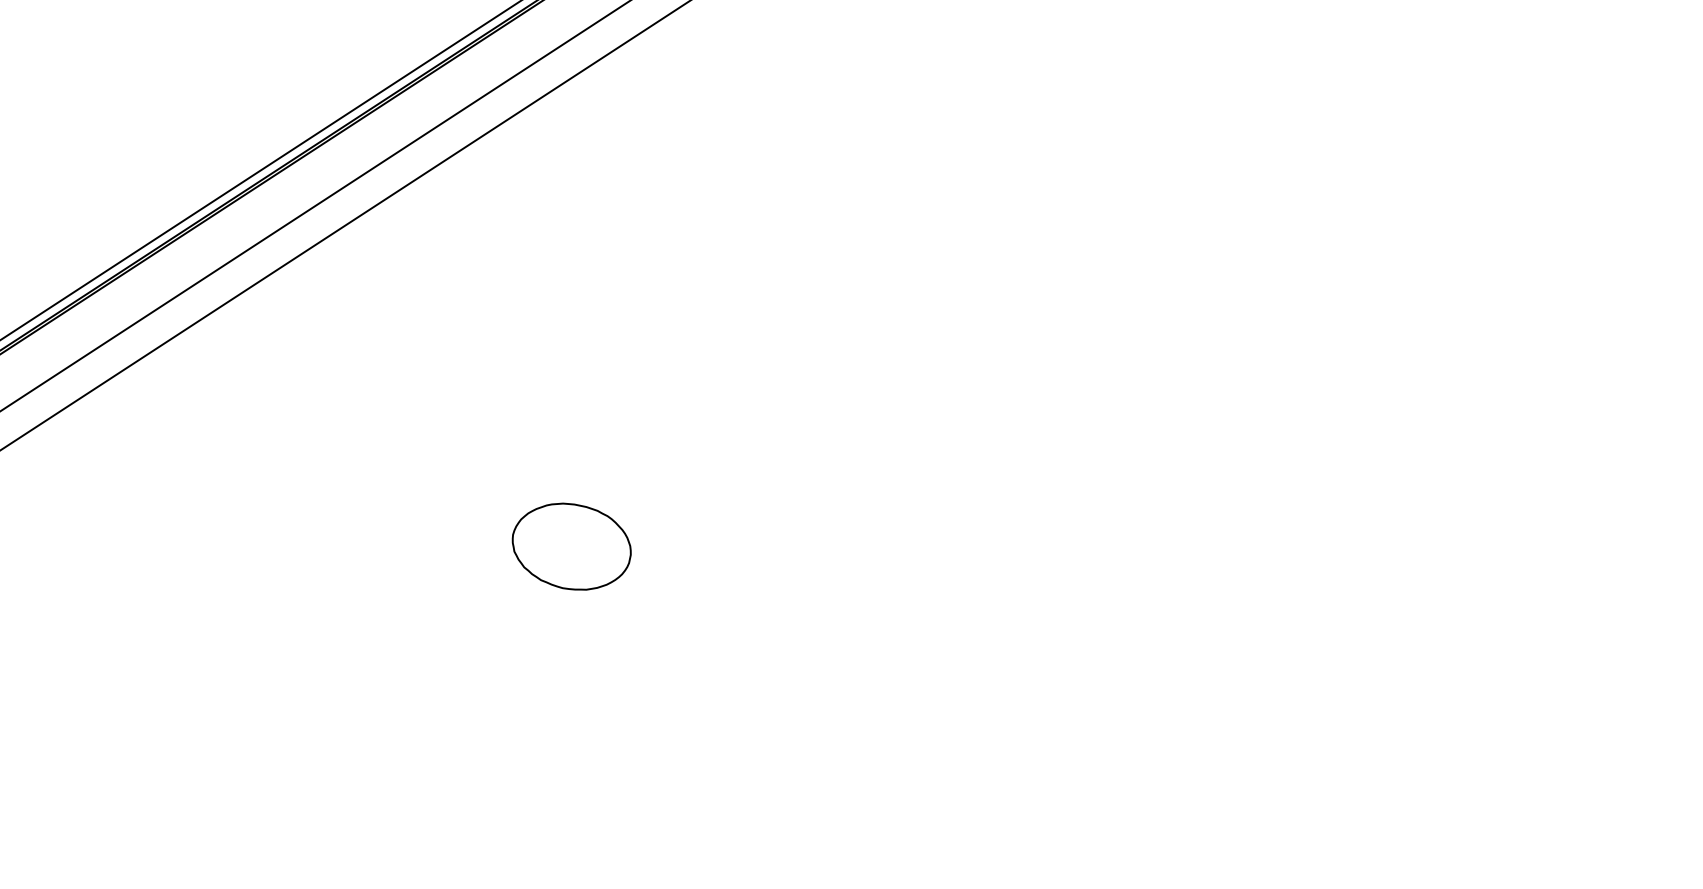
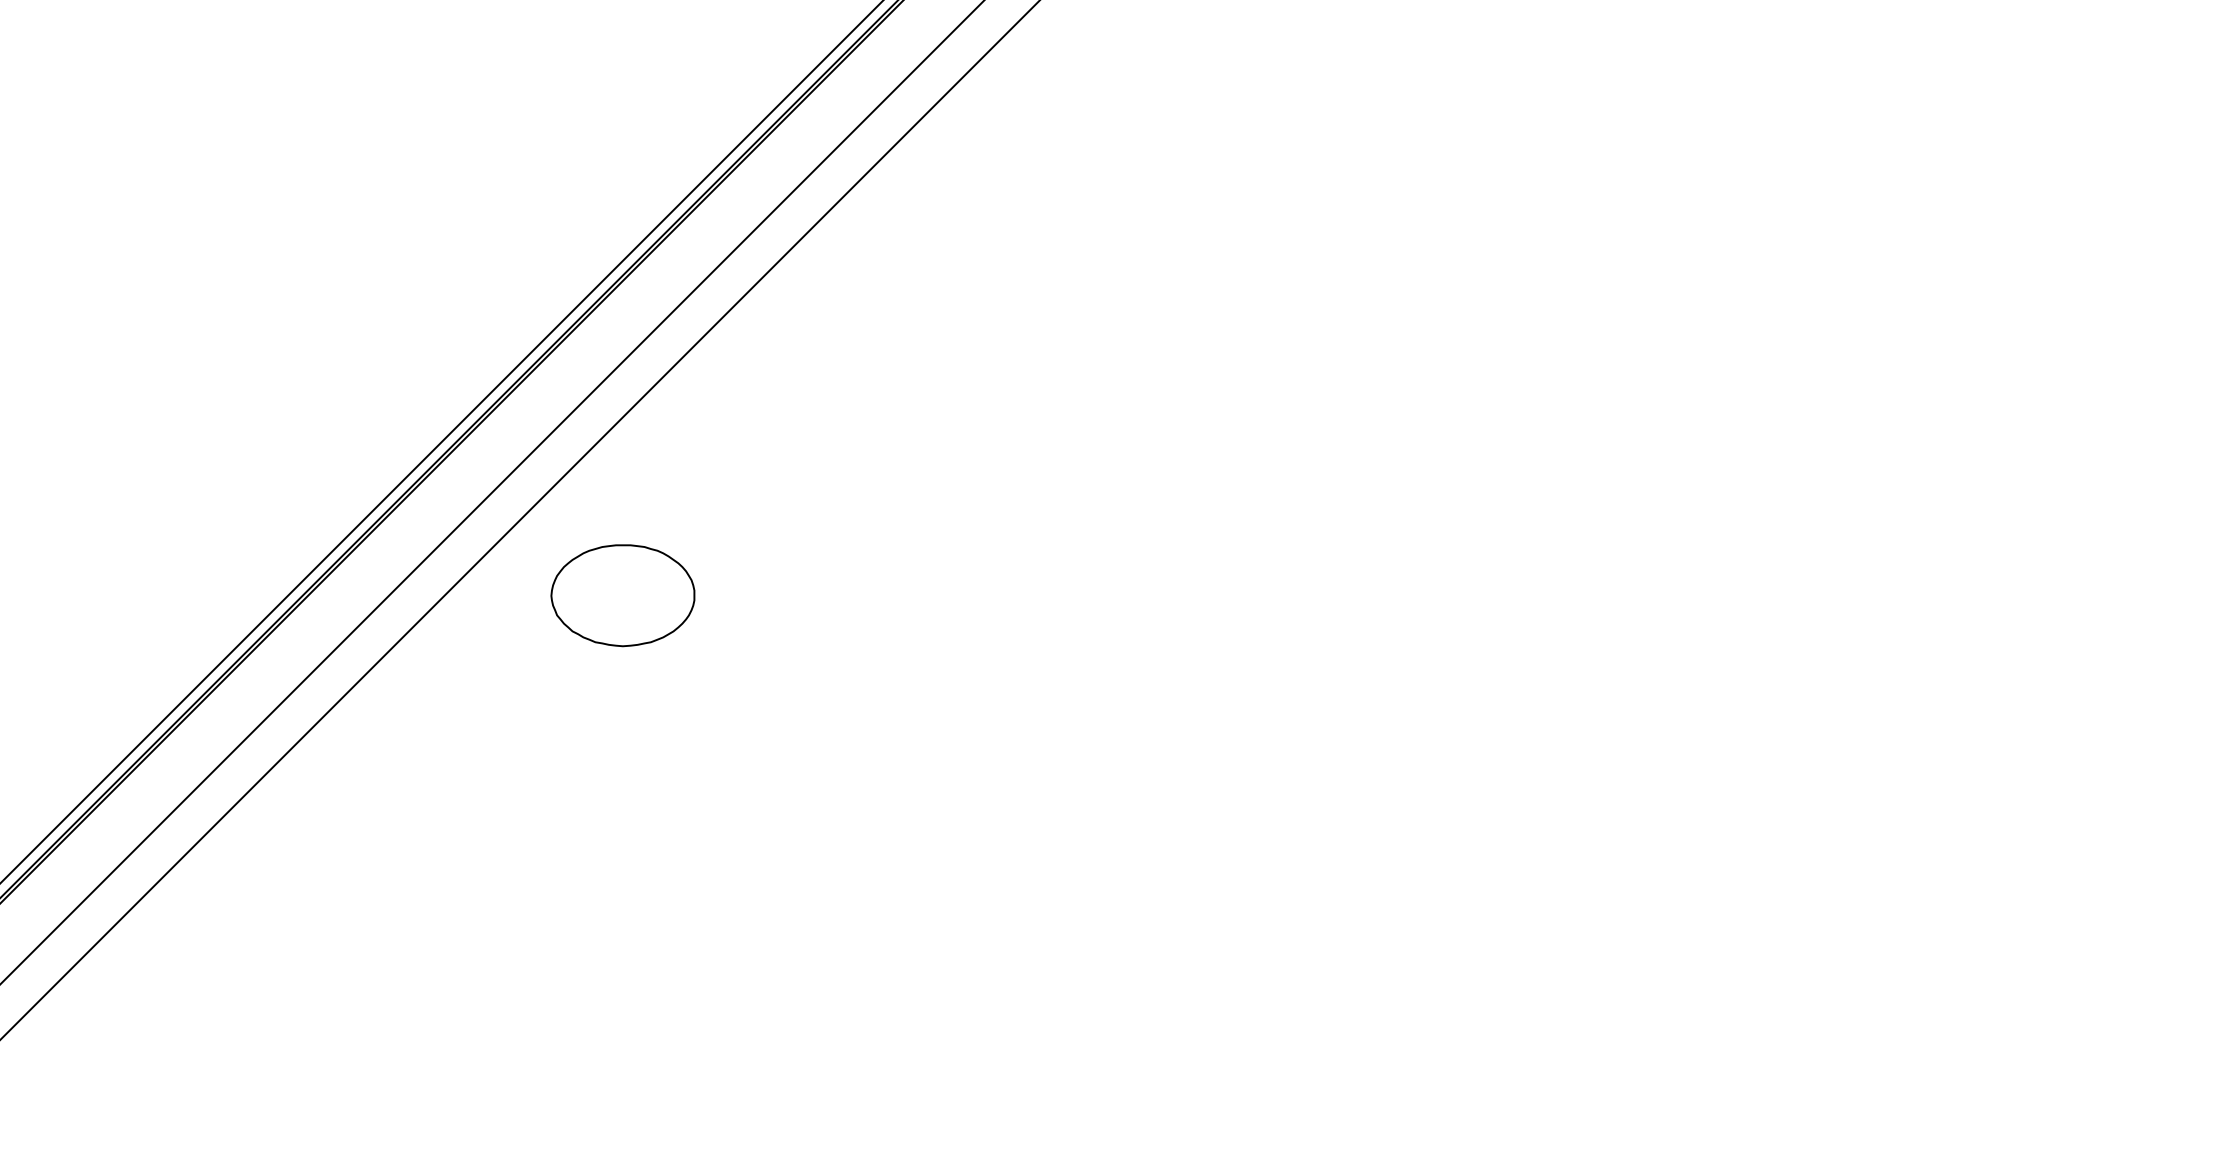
part: (571, 546) -> (622, 595), moved

